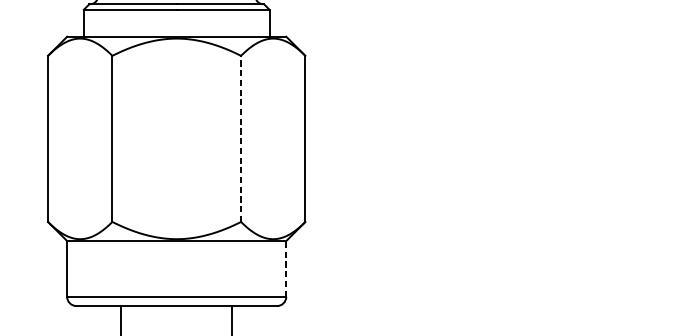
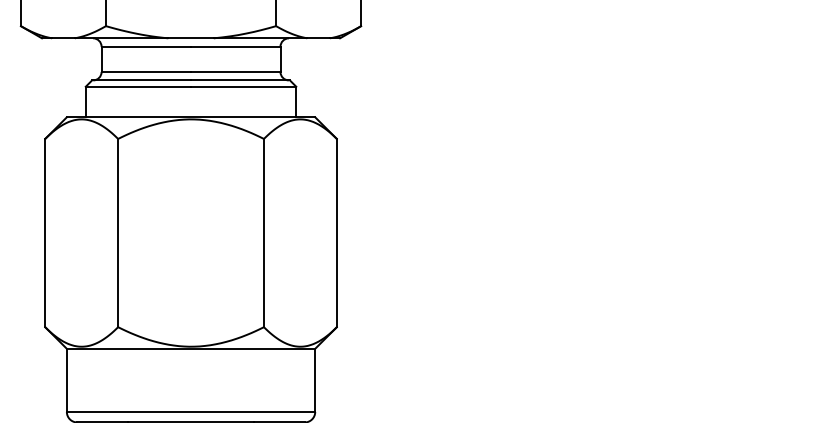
line: (240, 138) -> (263, 232), dashed -> solid
line: (286, 268) -> (315, 380), dashed -> solid

